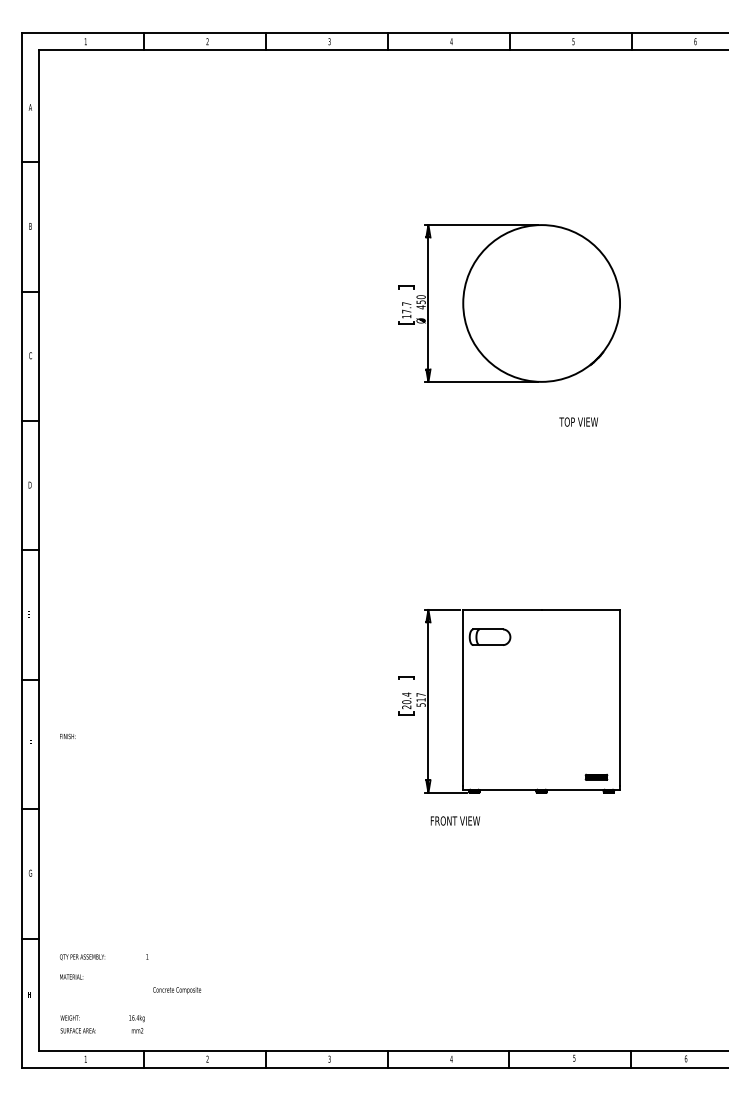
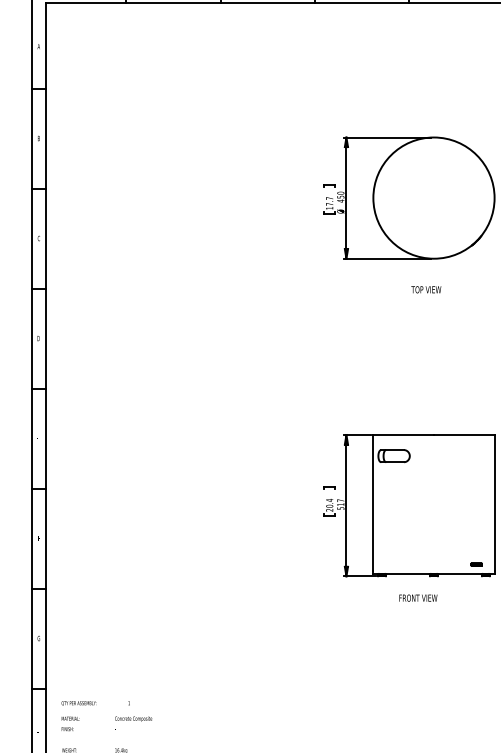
text: (578, 421) -> (426, 289), moved
text: (67, 736) -> (67, 729), moved
part: (596, 777) -> (476, 564), size x0.62
text: (455, 820) -> (418, 597), moved
text: (177, 990) -> (133, 719), moved

